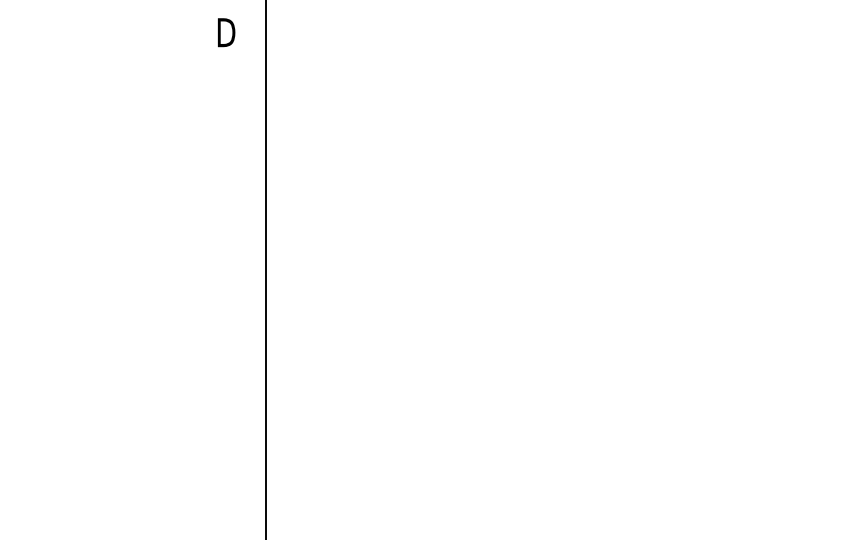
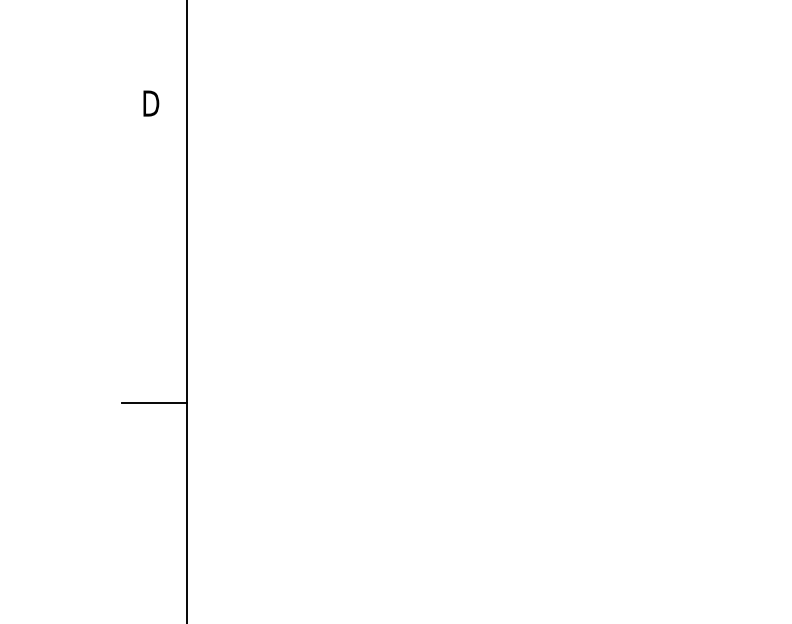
line: (228, 365) -> (153, 402), added

